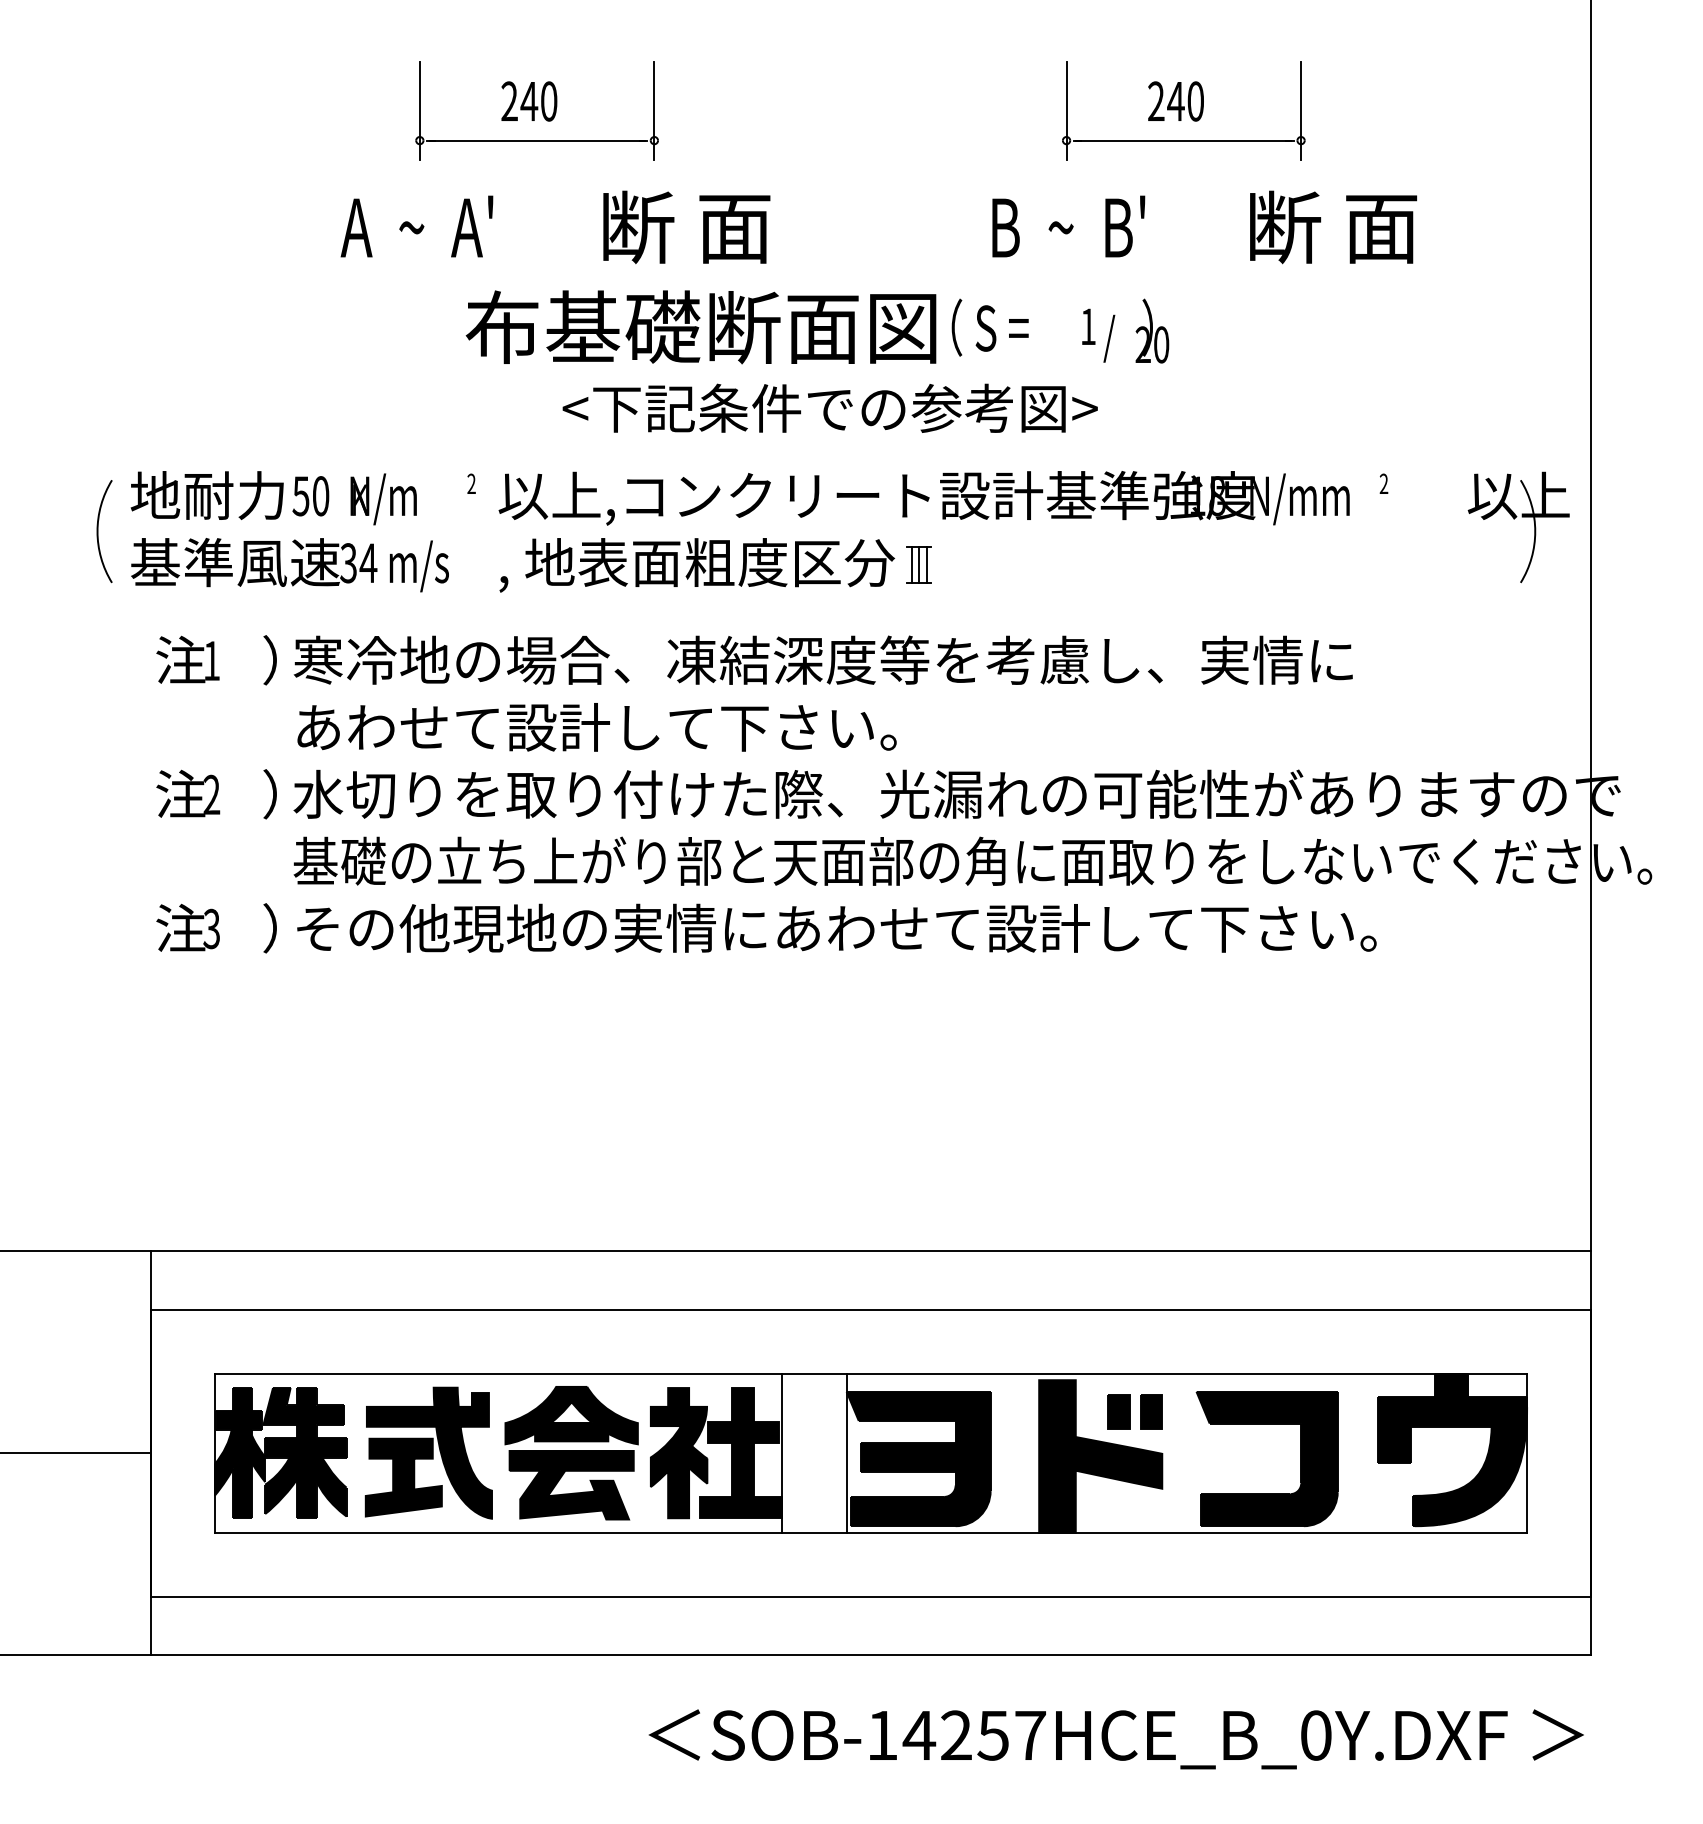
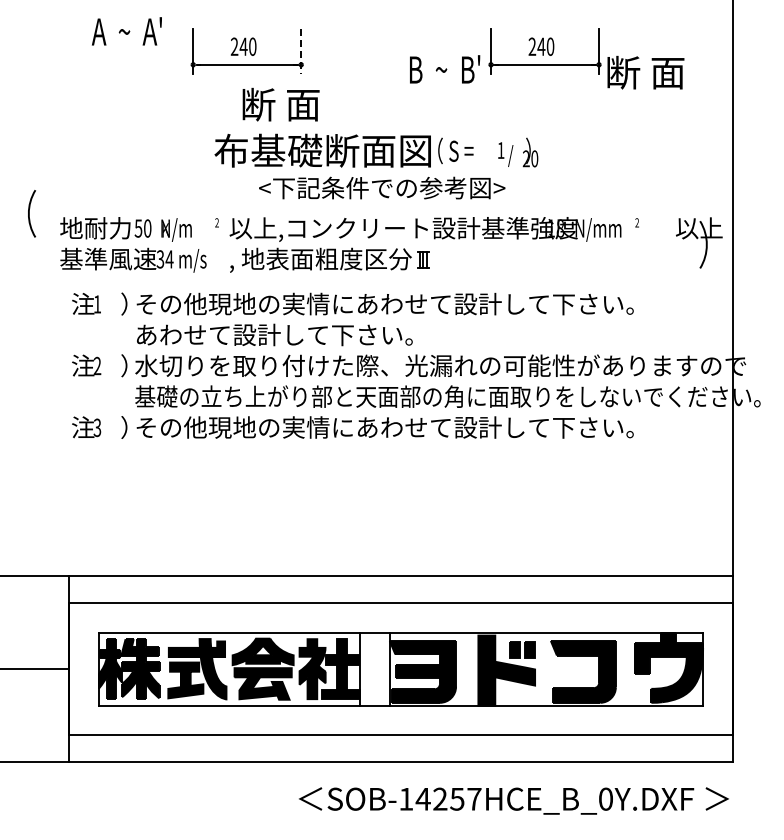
line: (654, 111) -> (301, 51), solid -> dashed
text: (416, 226) -> (126, 31), moved
text: (685, 226) -> (280, 104), moved
text: (1069, 226) -> (445, 69), moved
text: (1332, 226) -> (645, 72), moved
arc: (99, 530) -> (29, 213), moved
text: (835, 658) -> (384, 303), 寒冷地の場合、凍結深度等を考慮し、実情に -> その他現地の実情にあわせて設計して下さい。

